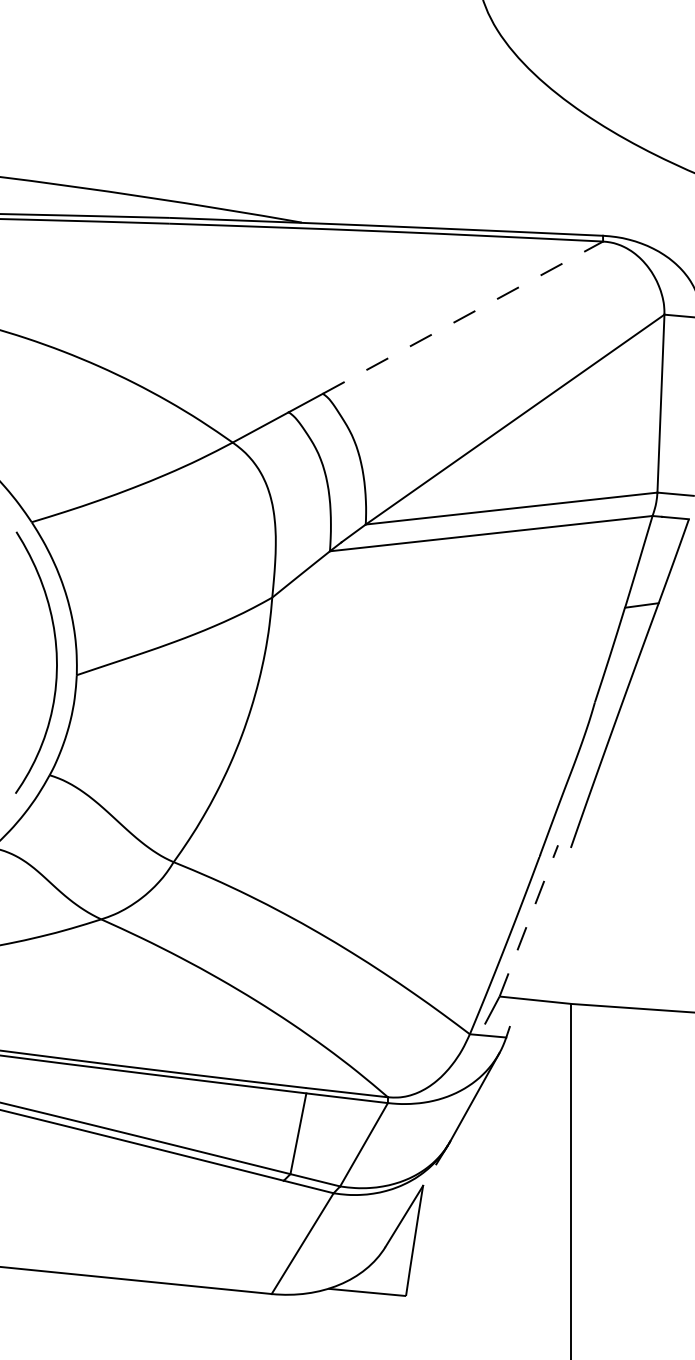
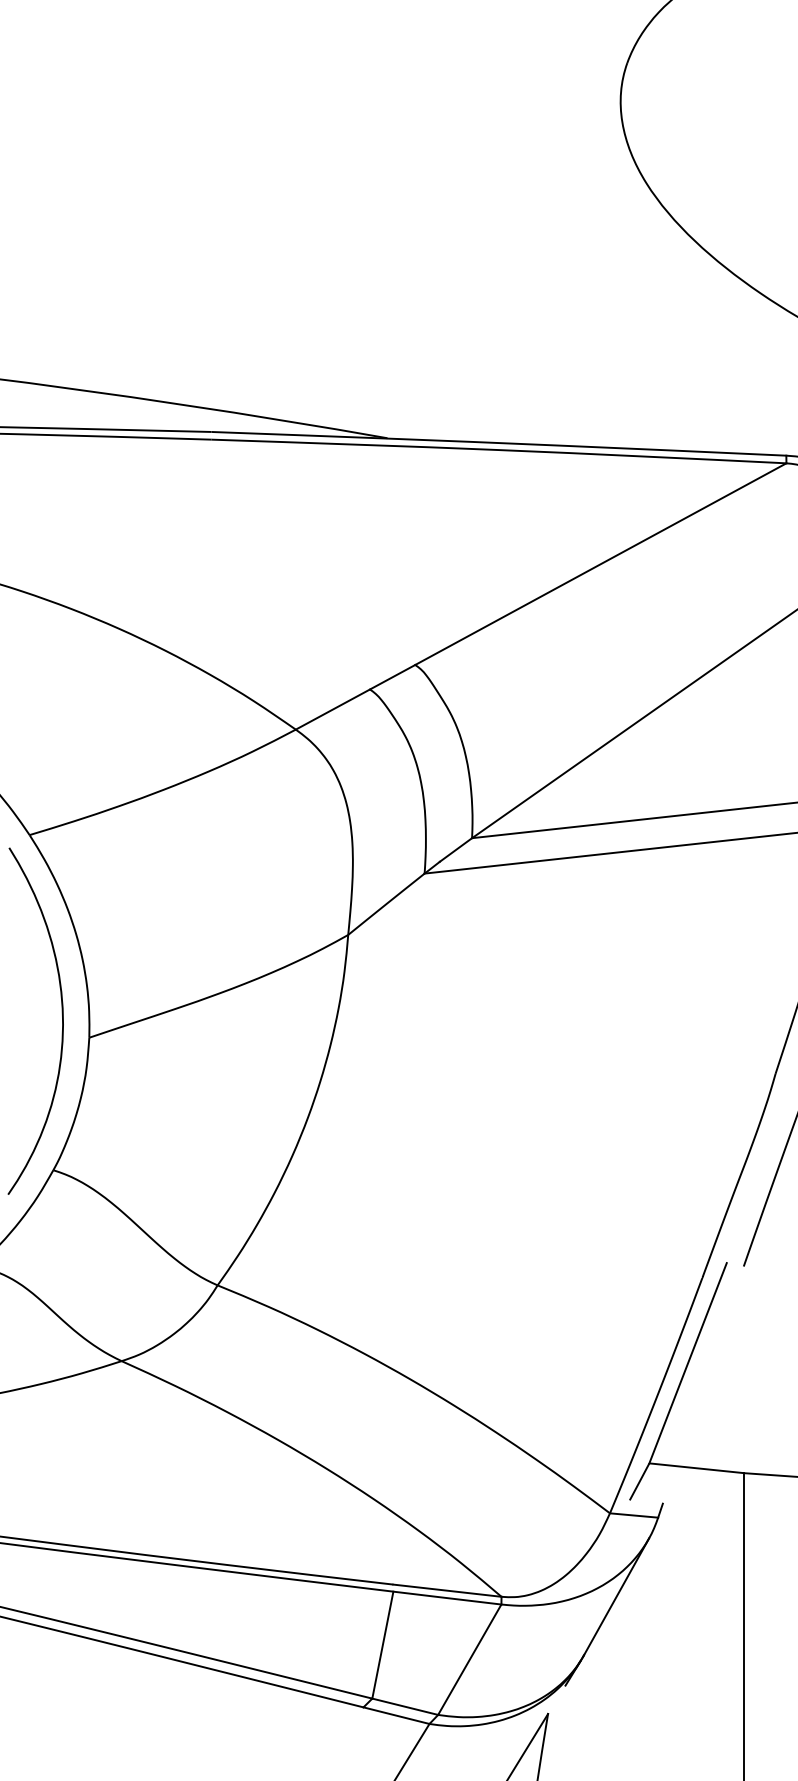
line: (463, 317) -> (601, 563), dashed -> solid
line: (529, 920) -> (688, 1362), dashed -> solid

